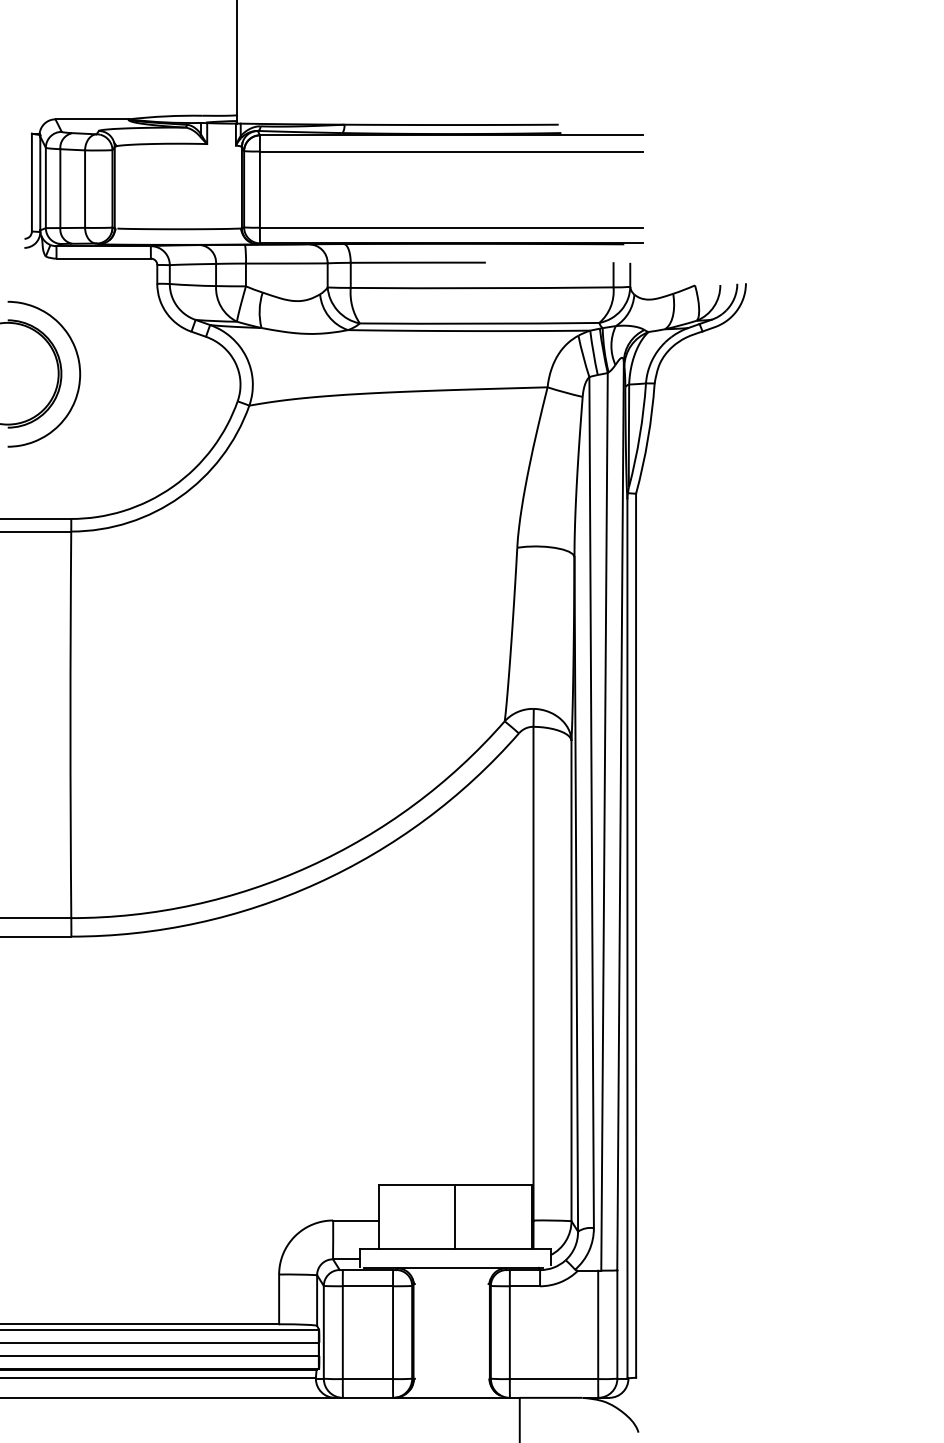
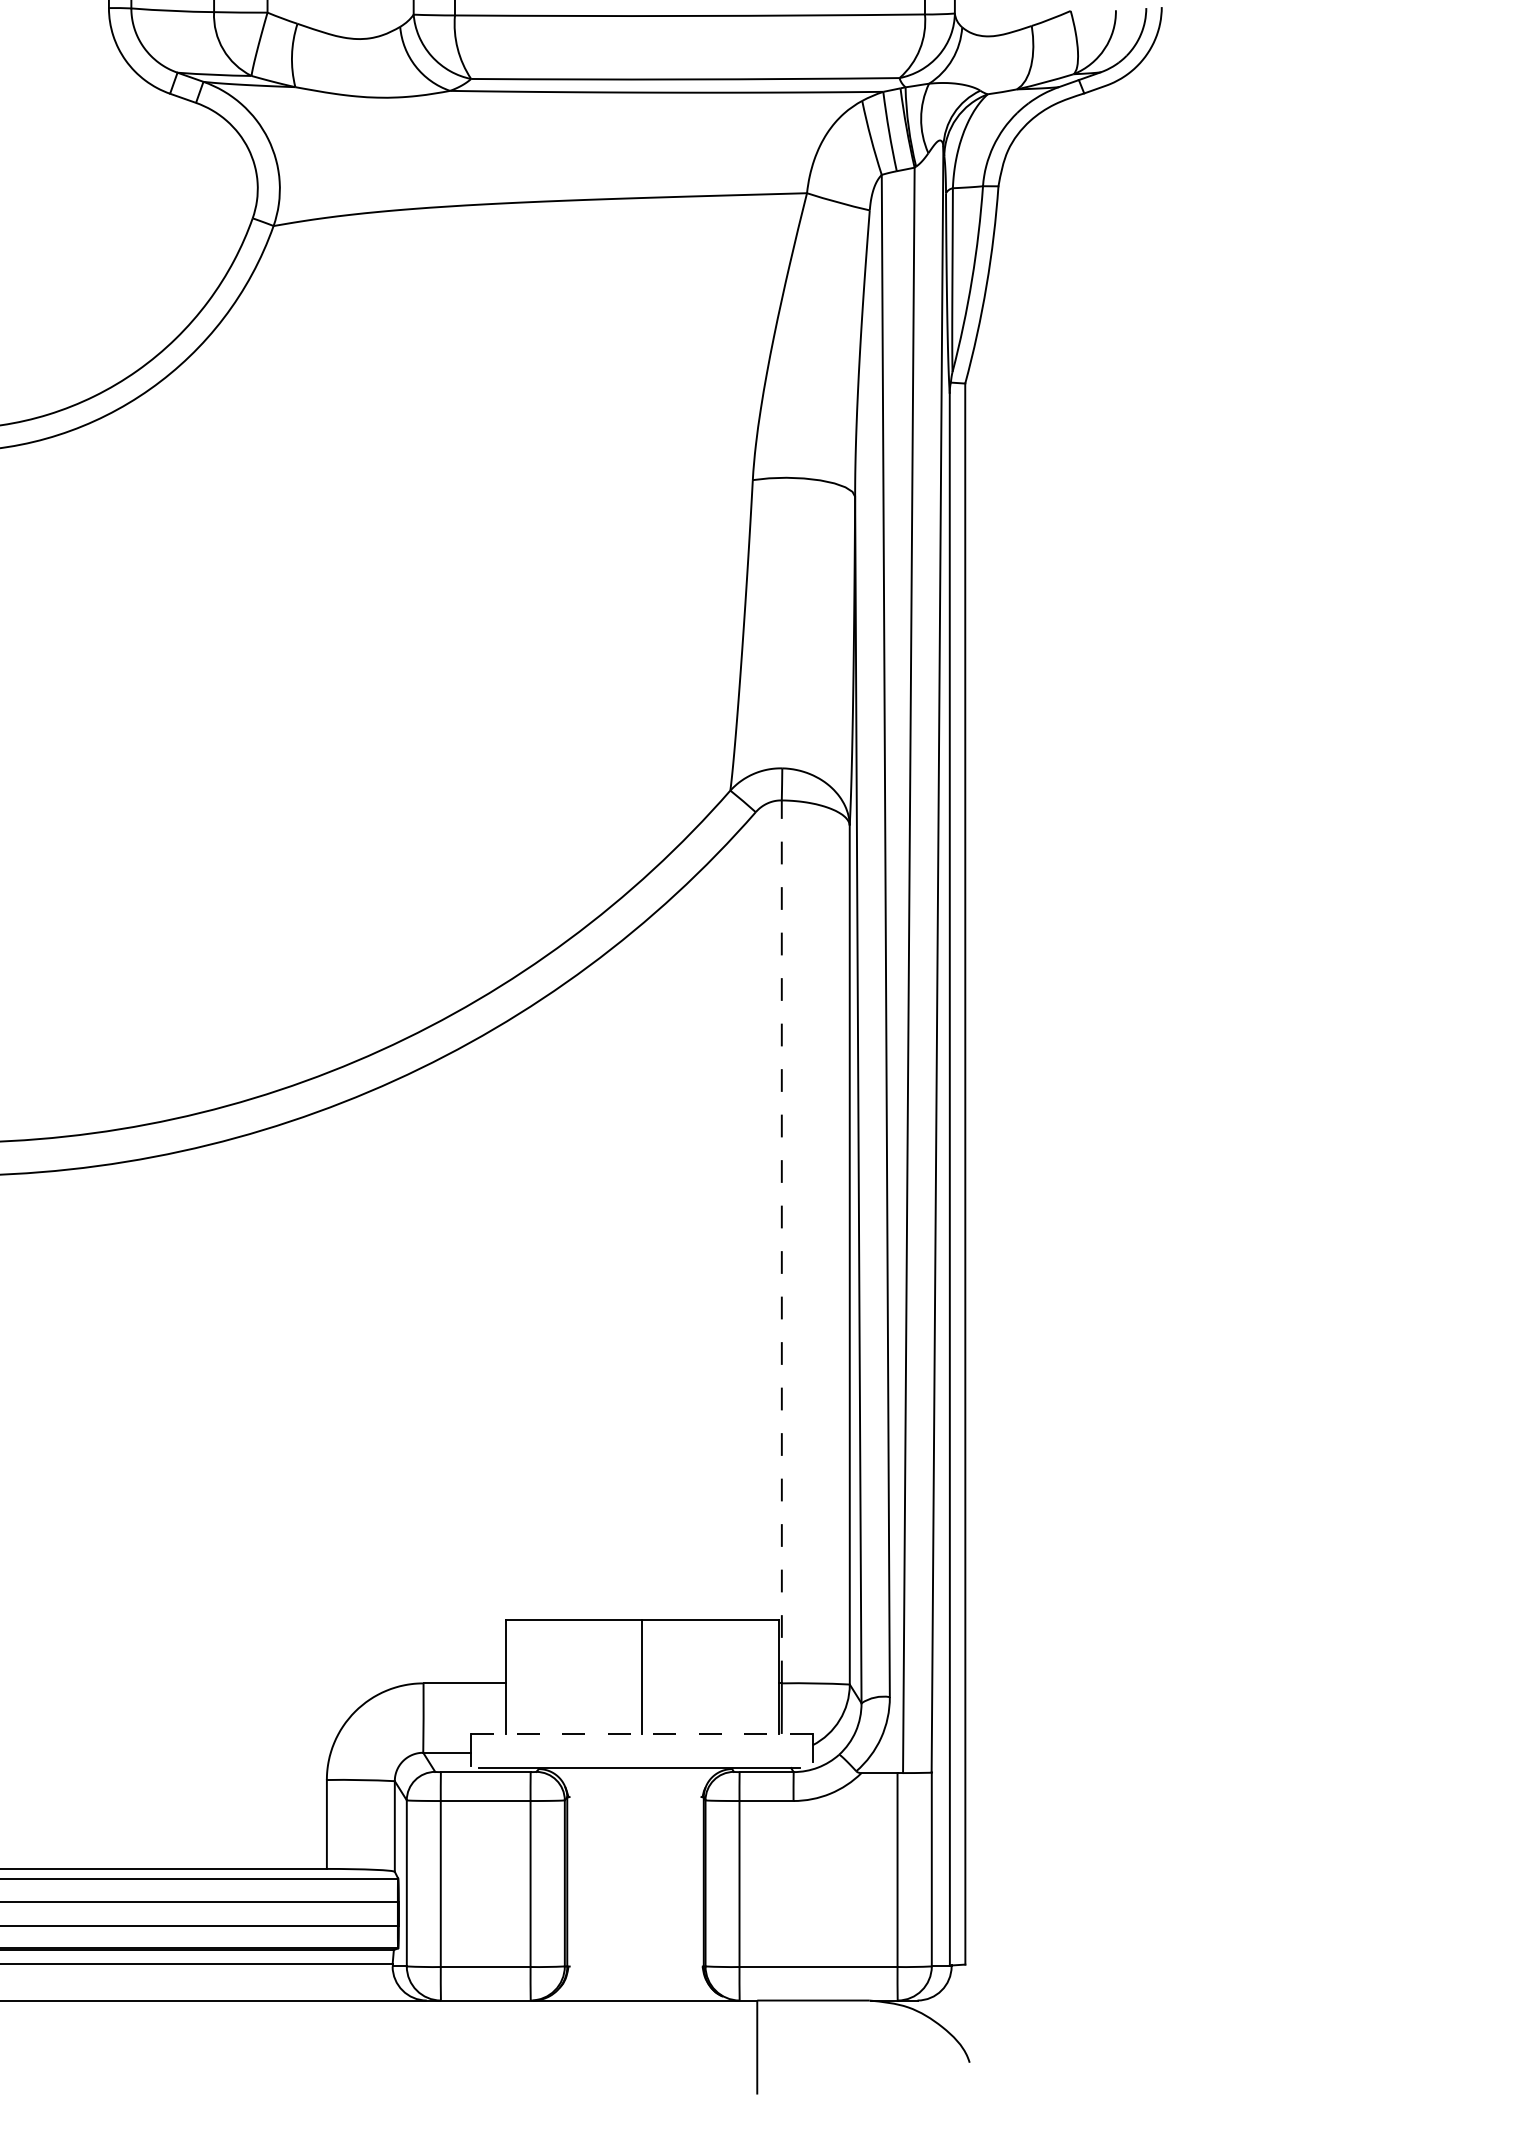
line: (533, 973) -> (781, 1241), solid -> dashed
line: (454, 1248) -> (640, 1733), solid -> dashed

